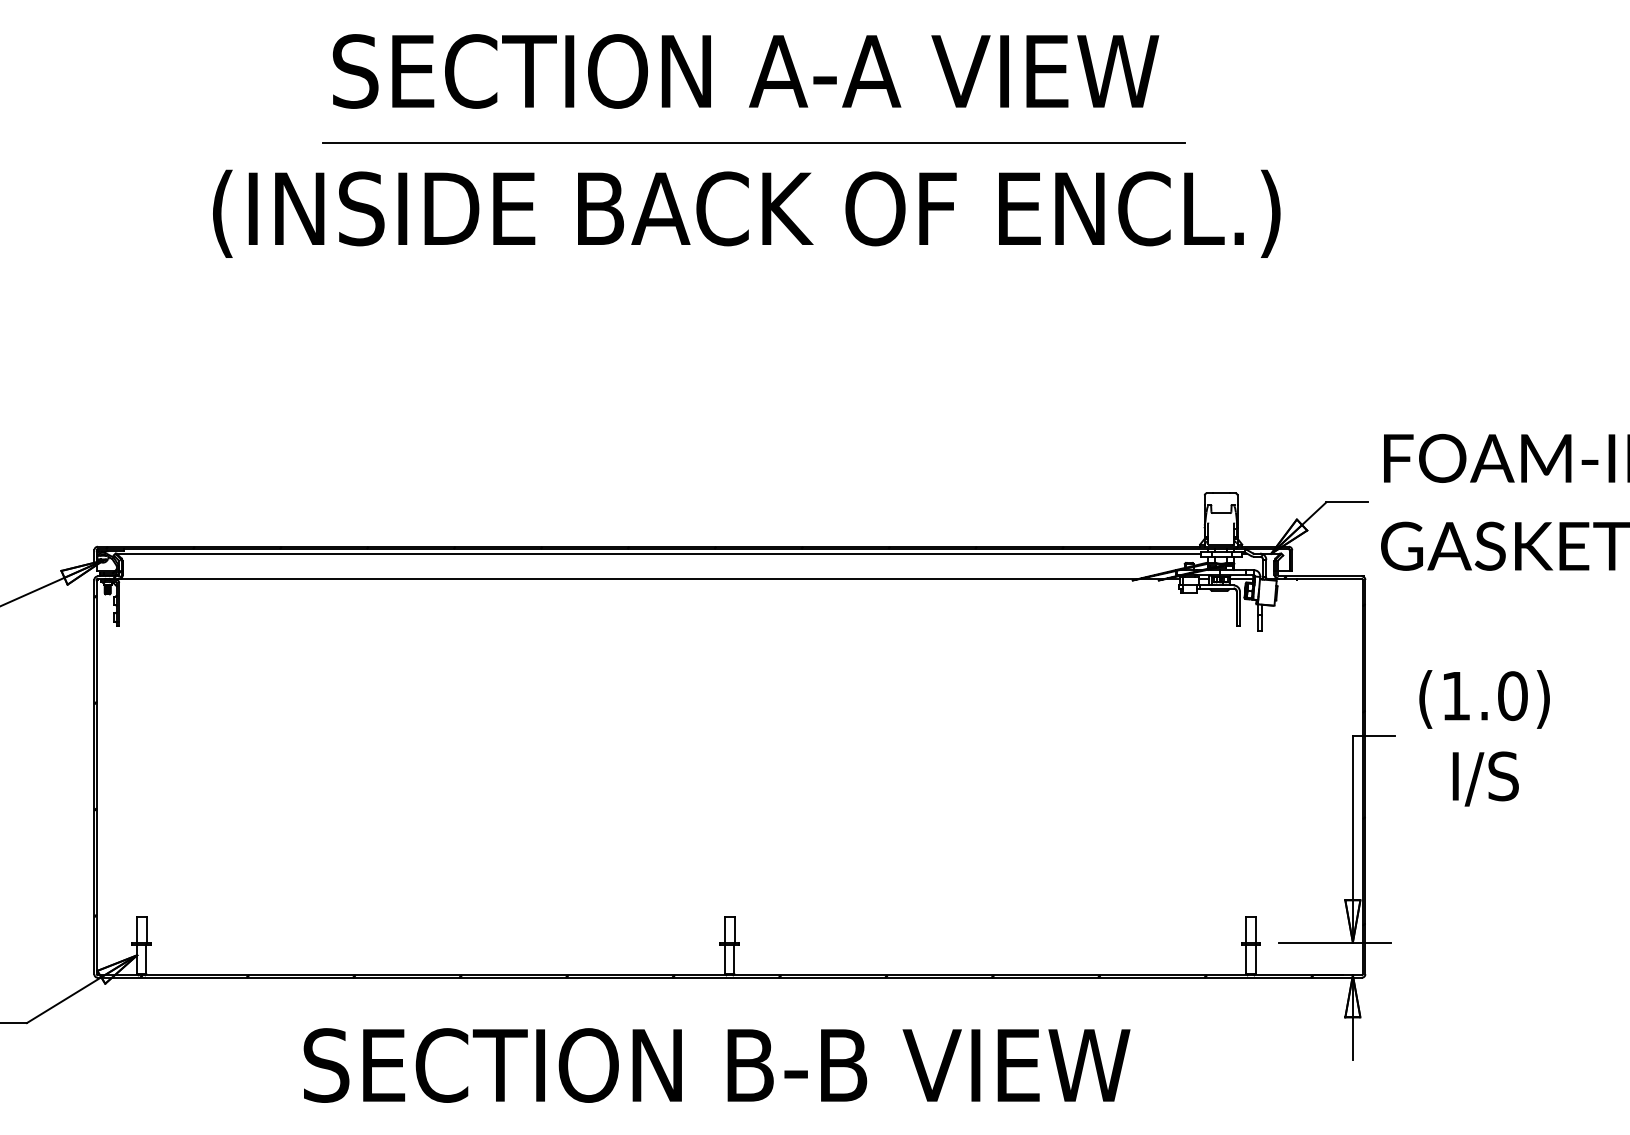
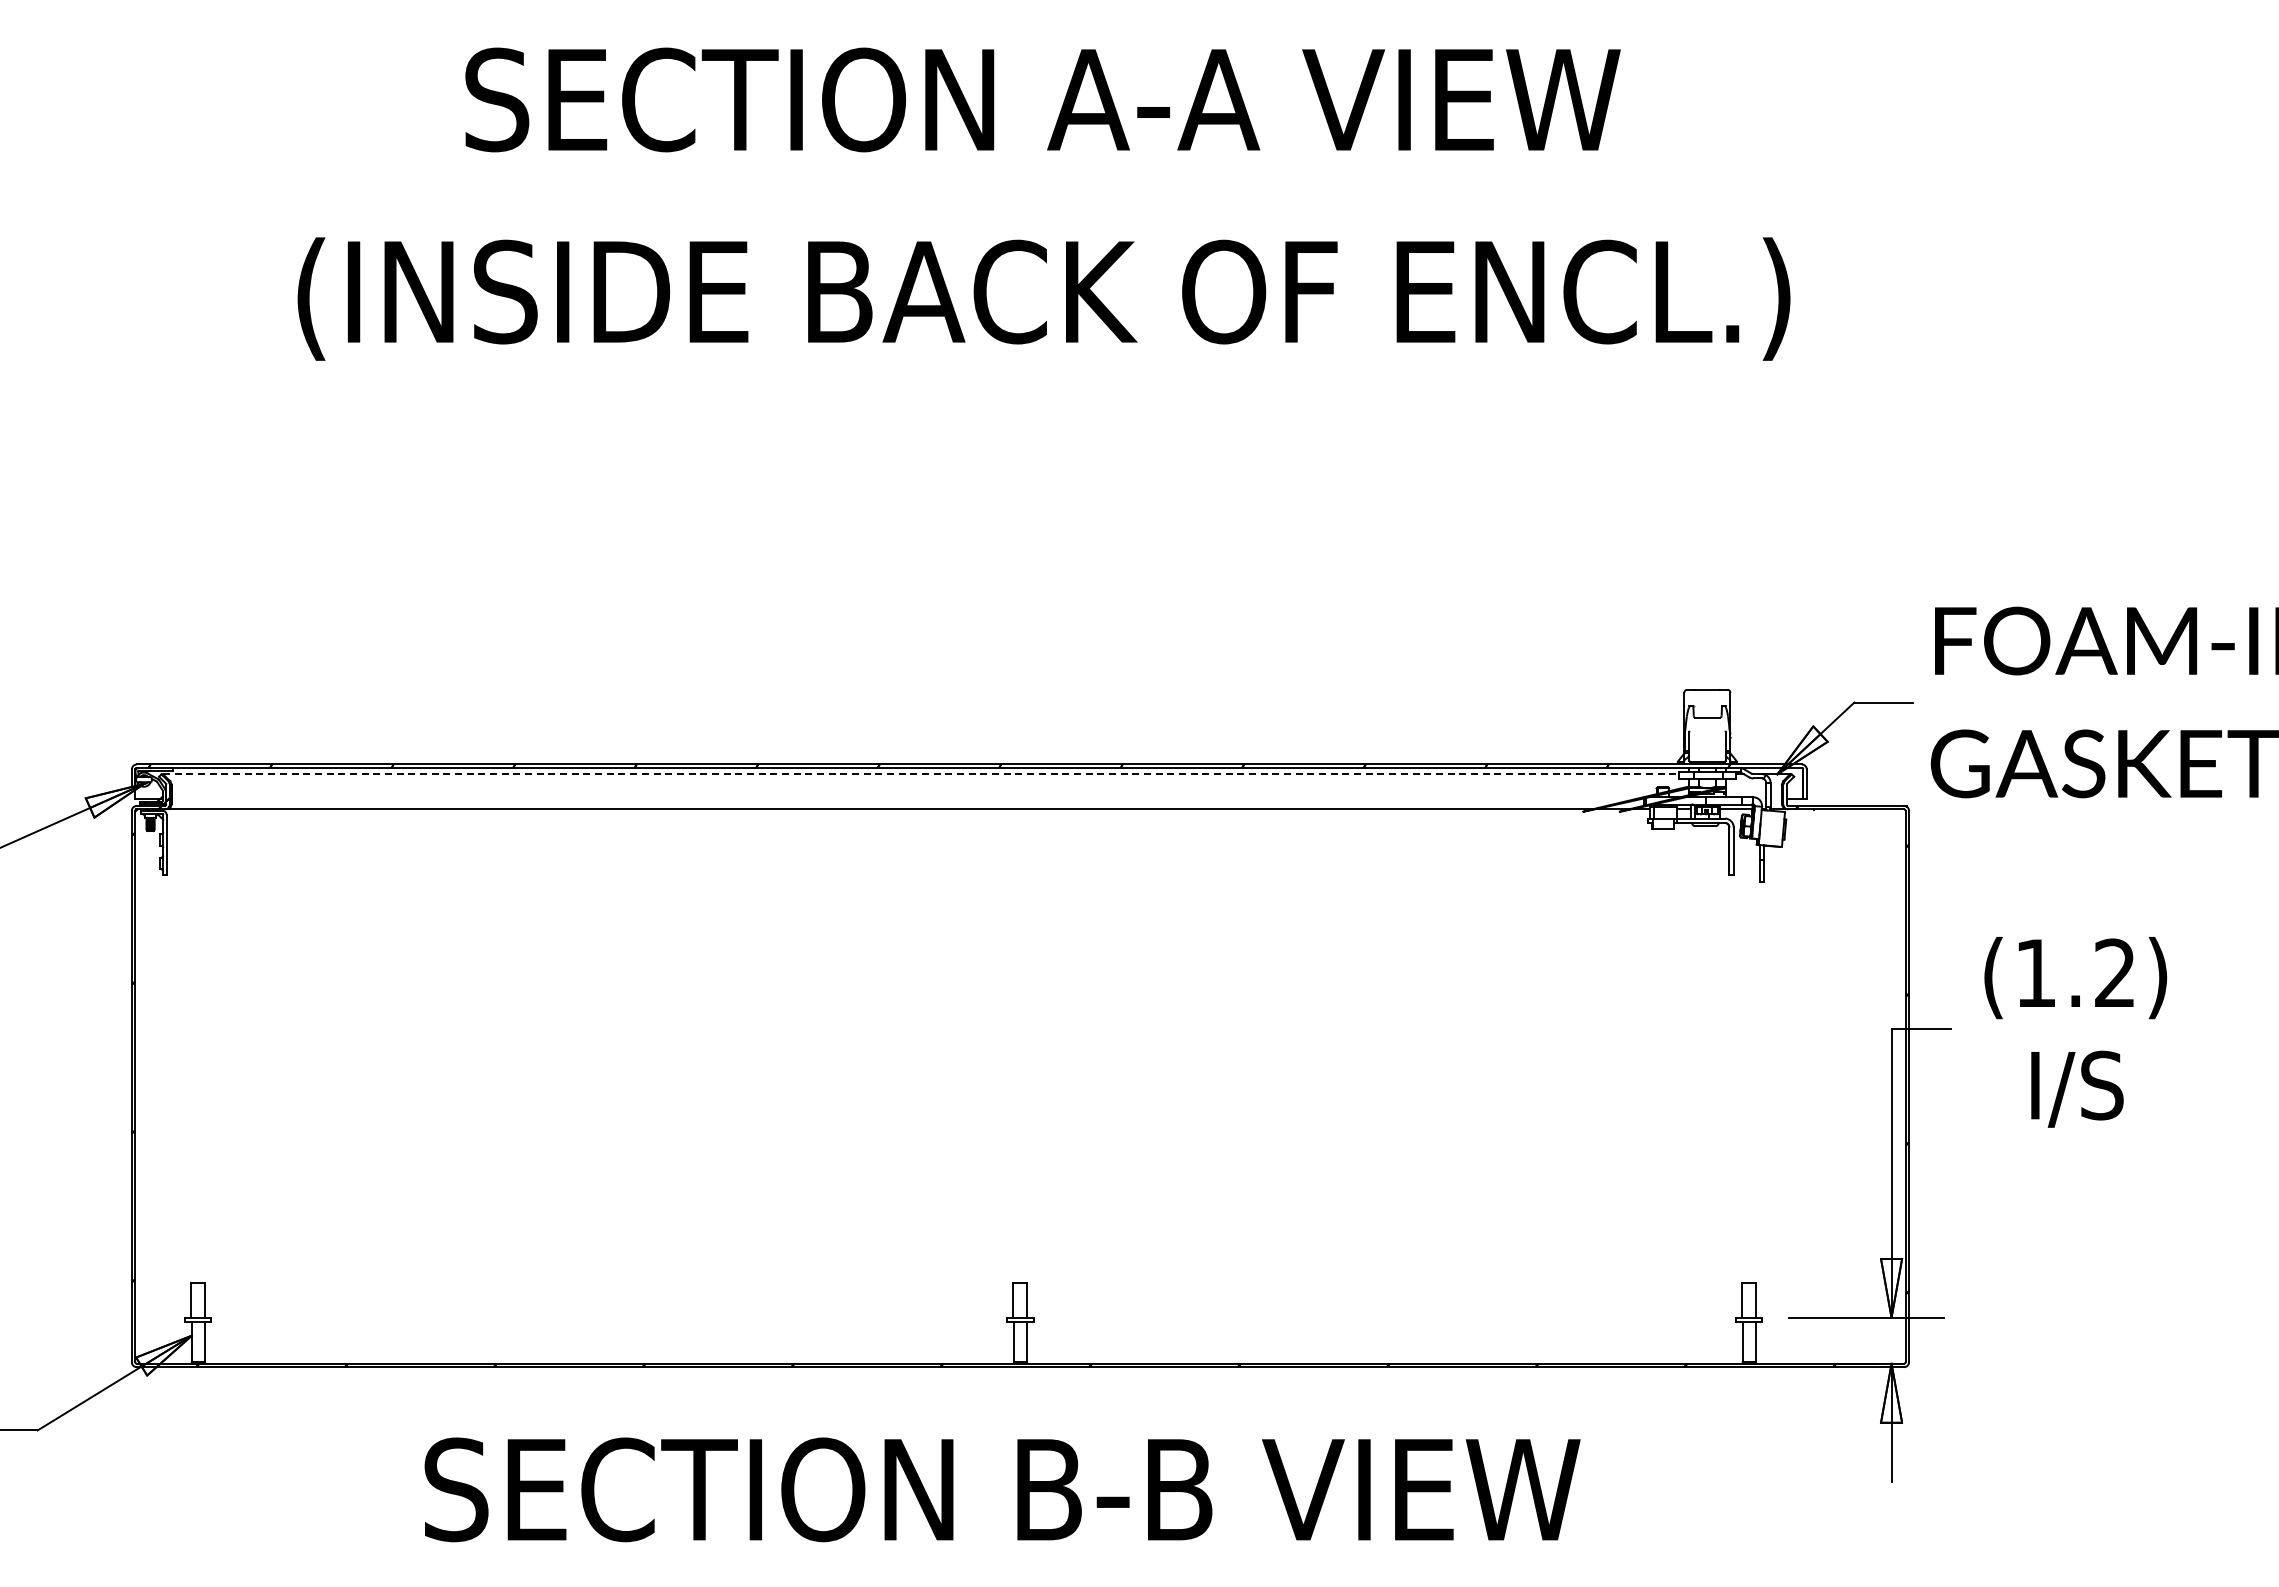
line: (753, 142) -> (1053, 199), removed
line: (658, 553) -> (920, 774), solid -> dashed
text: (1513, 696) -> (2115, 973), (1.0) -> (1.2)

